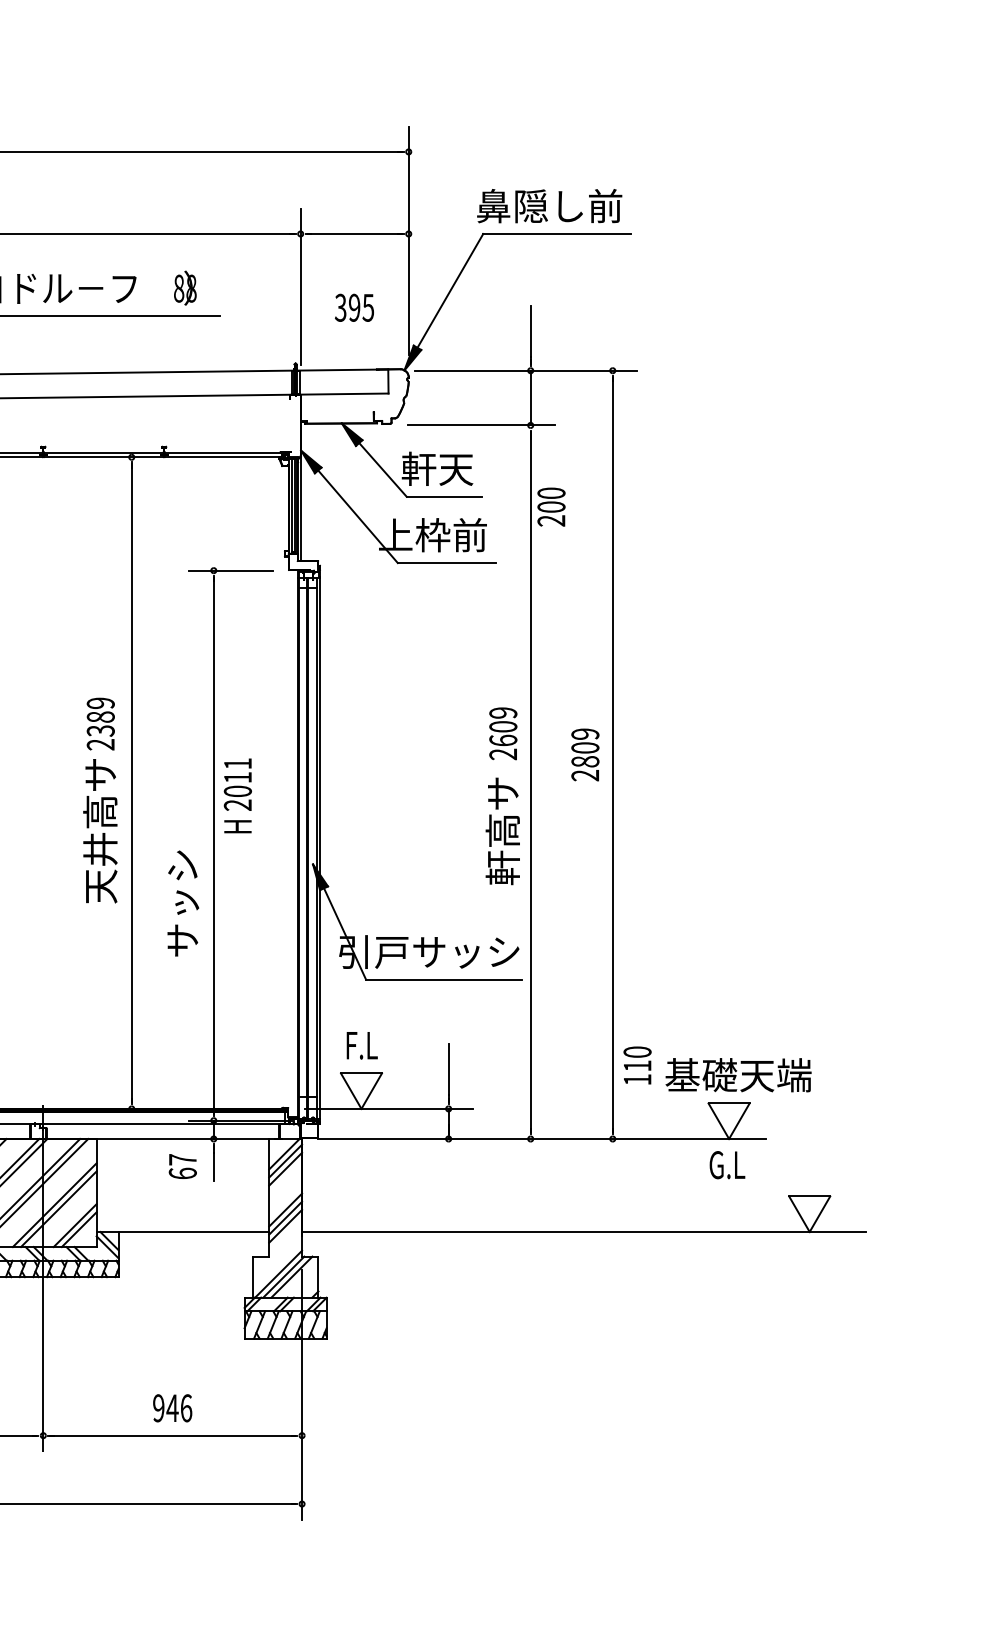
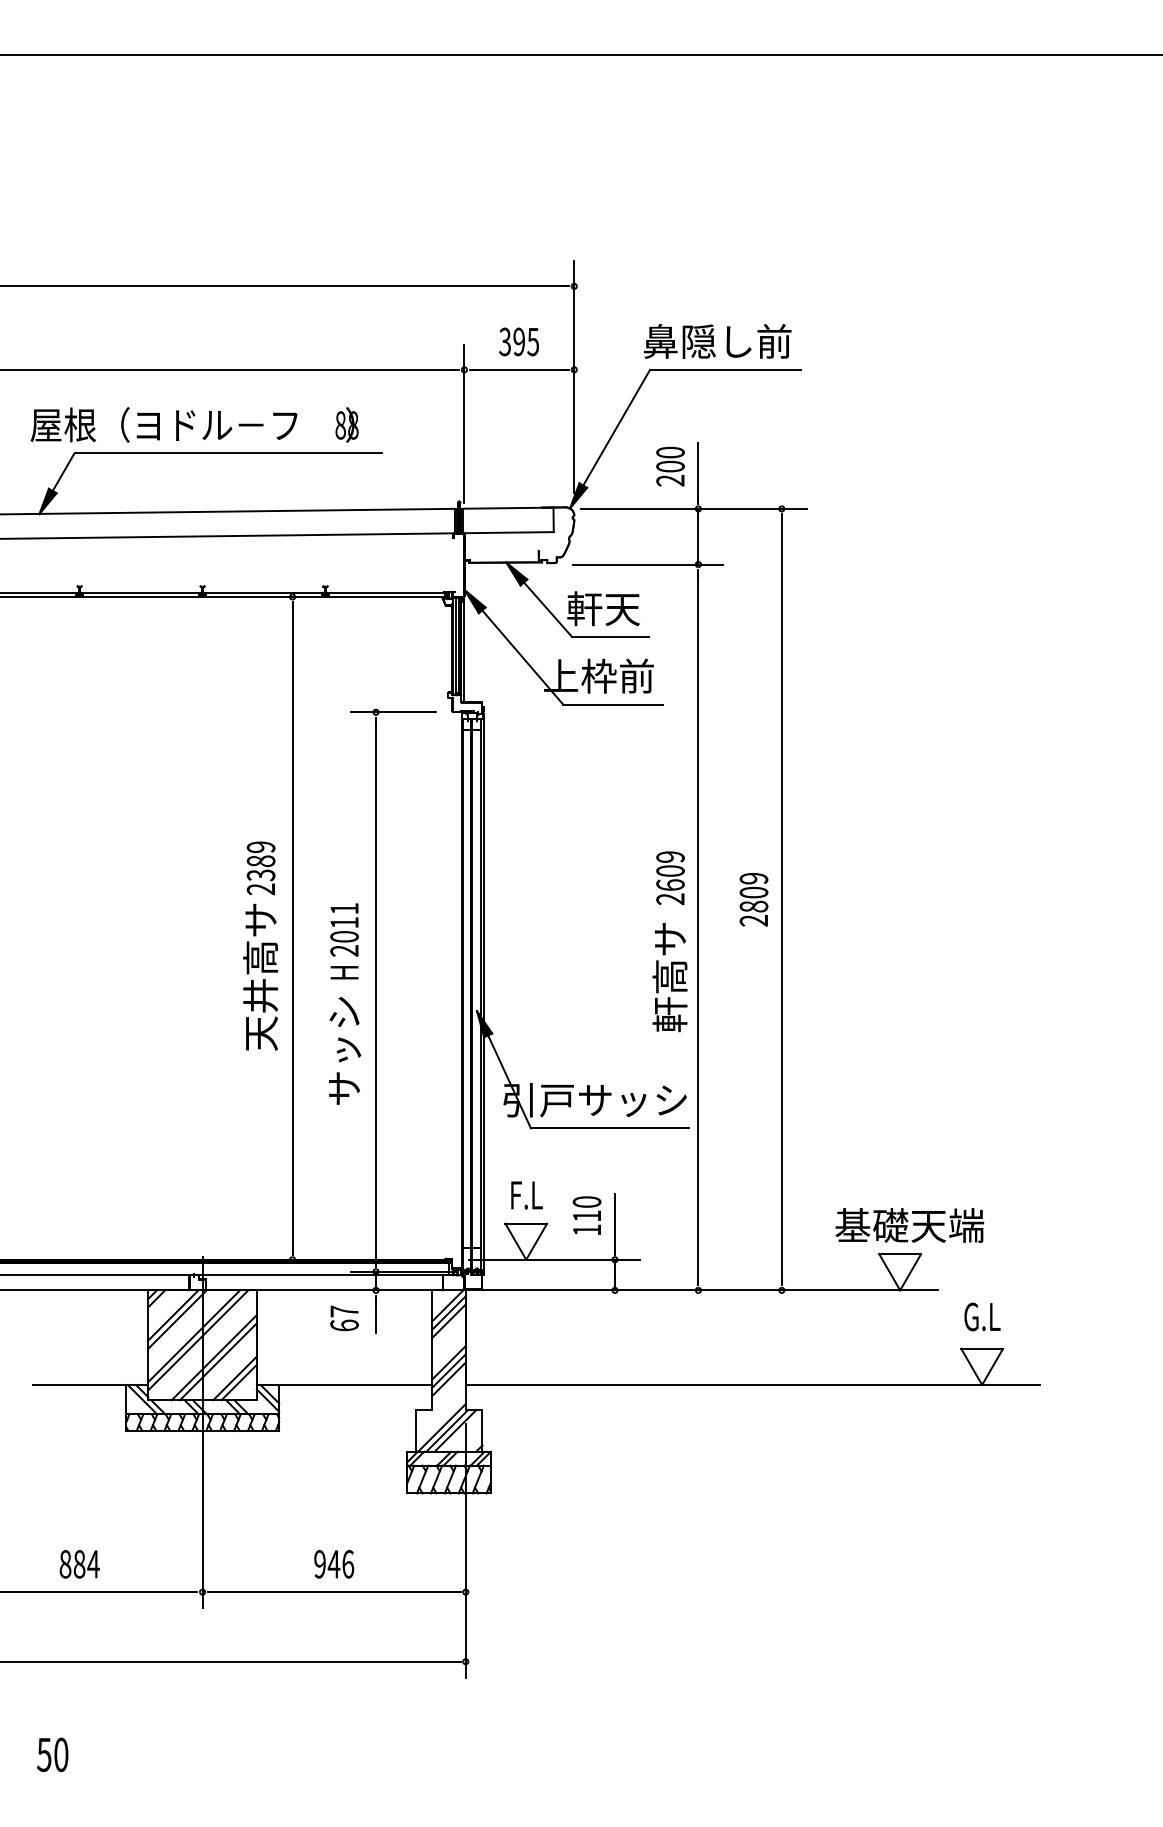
text: (353, 307) -> (518, 341), moved
text: (551, 506) -> (670, 466), moved
text: (237, 796) -> (344, 941), moved
text: (637, 1065) -> (586, 1215), moved
text: (727, 1164) -> (982, 1316), moved

